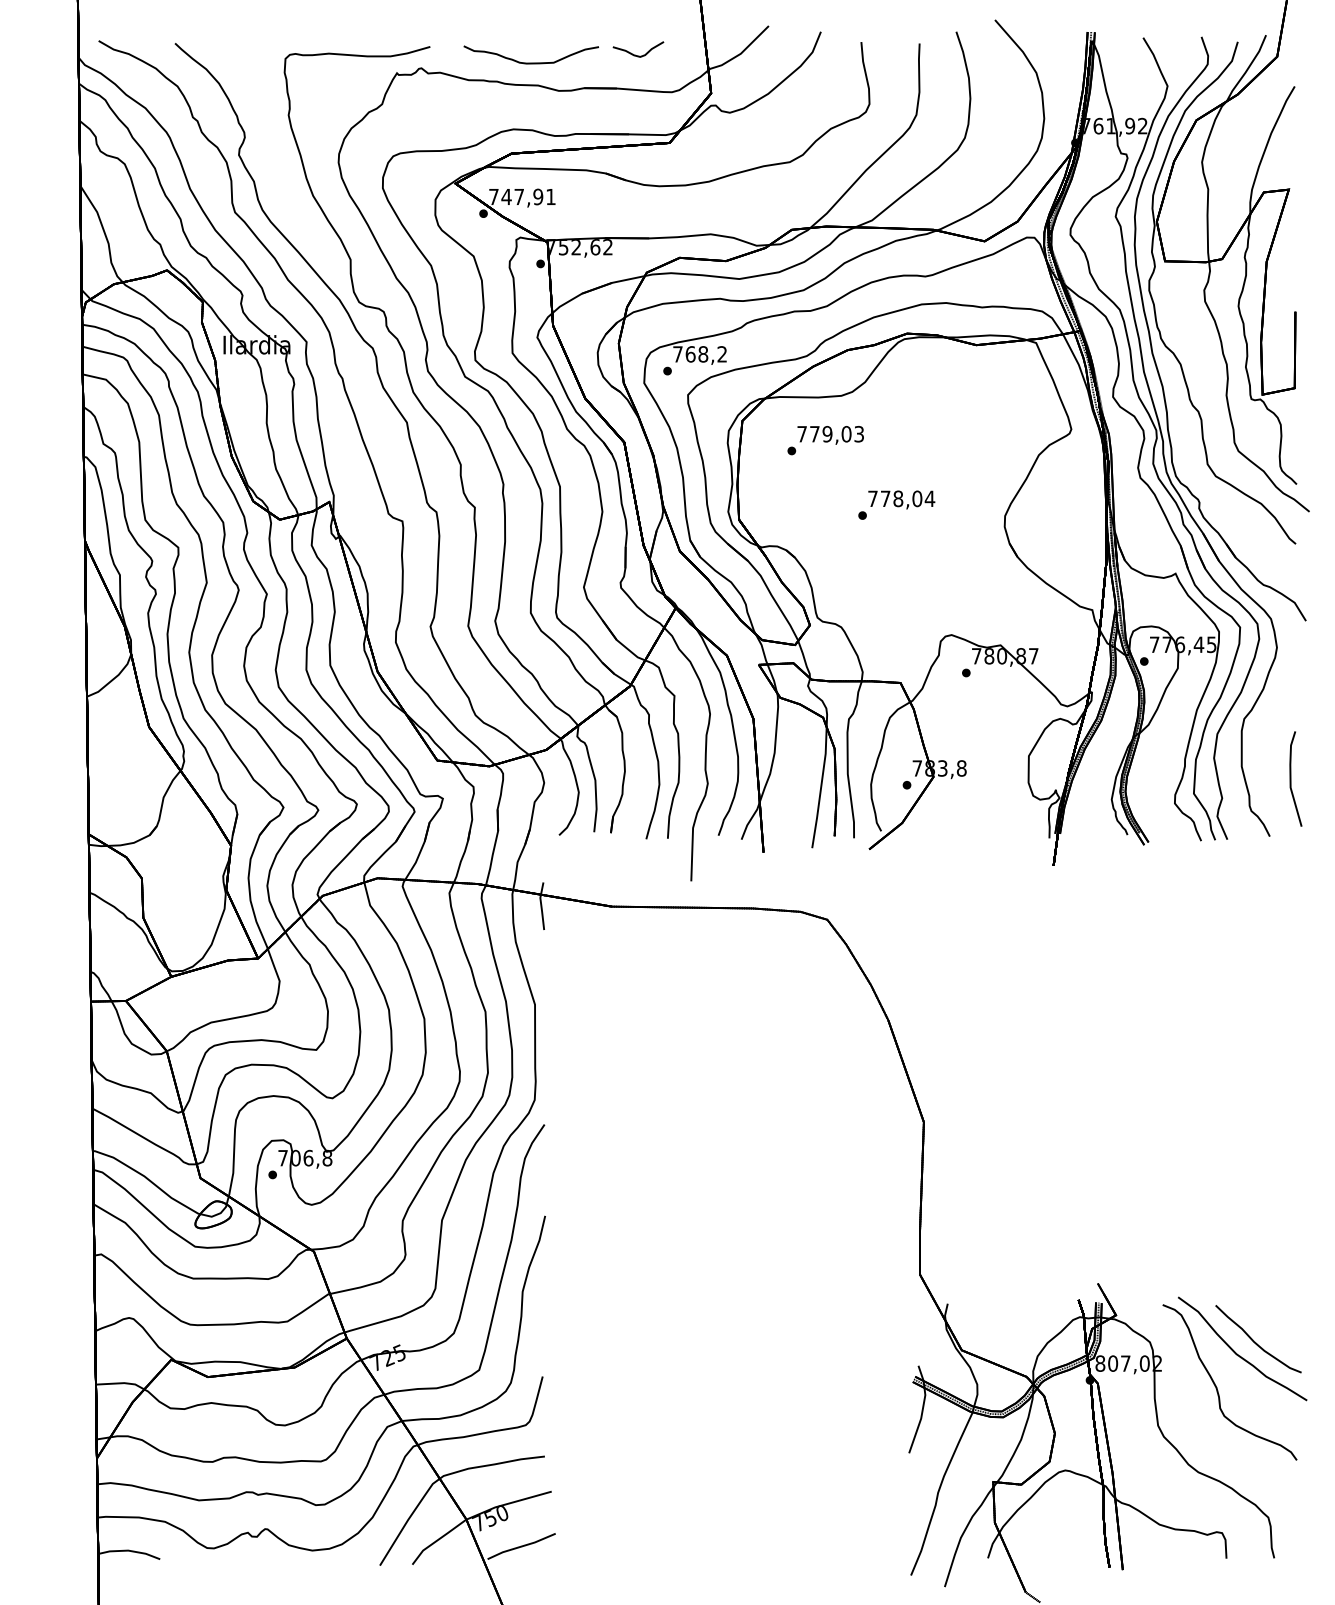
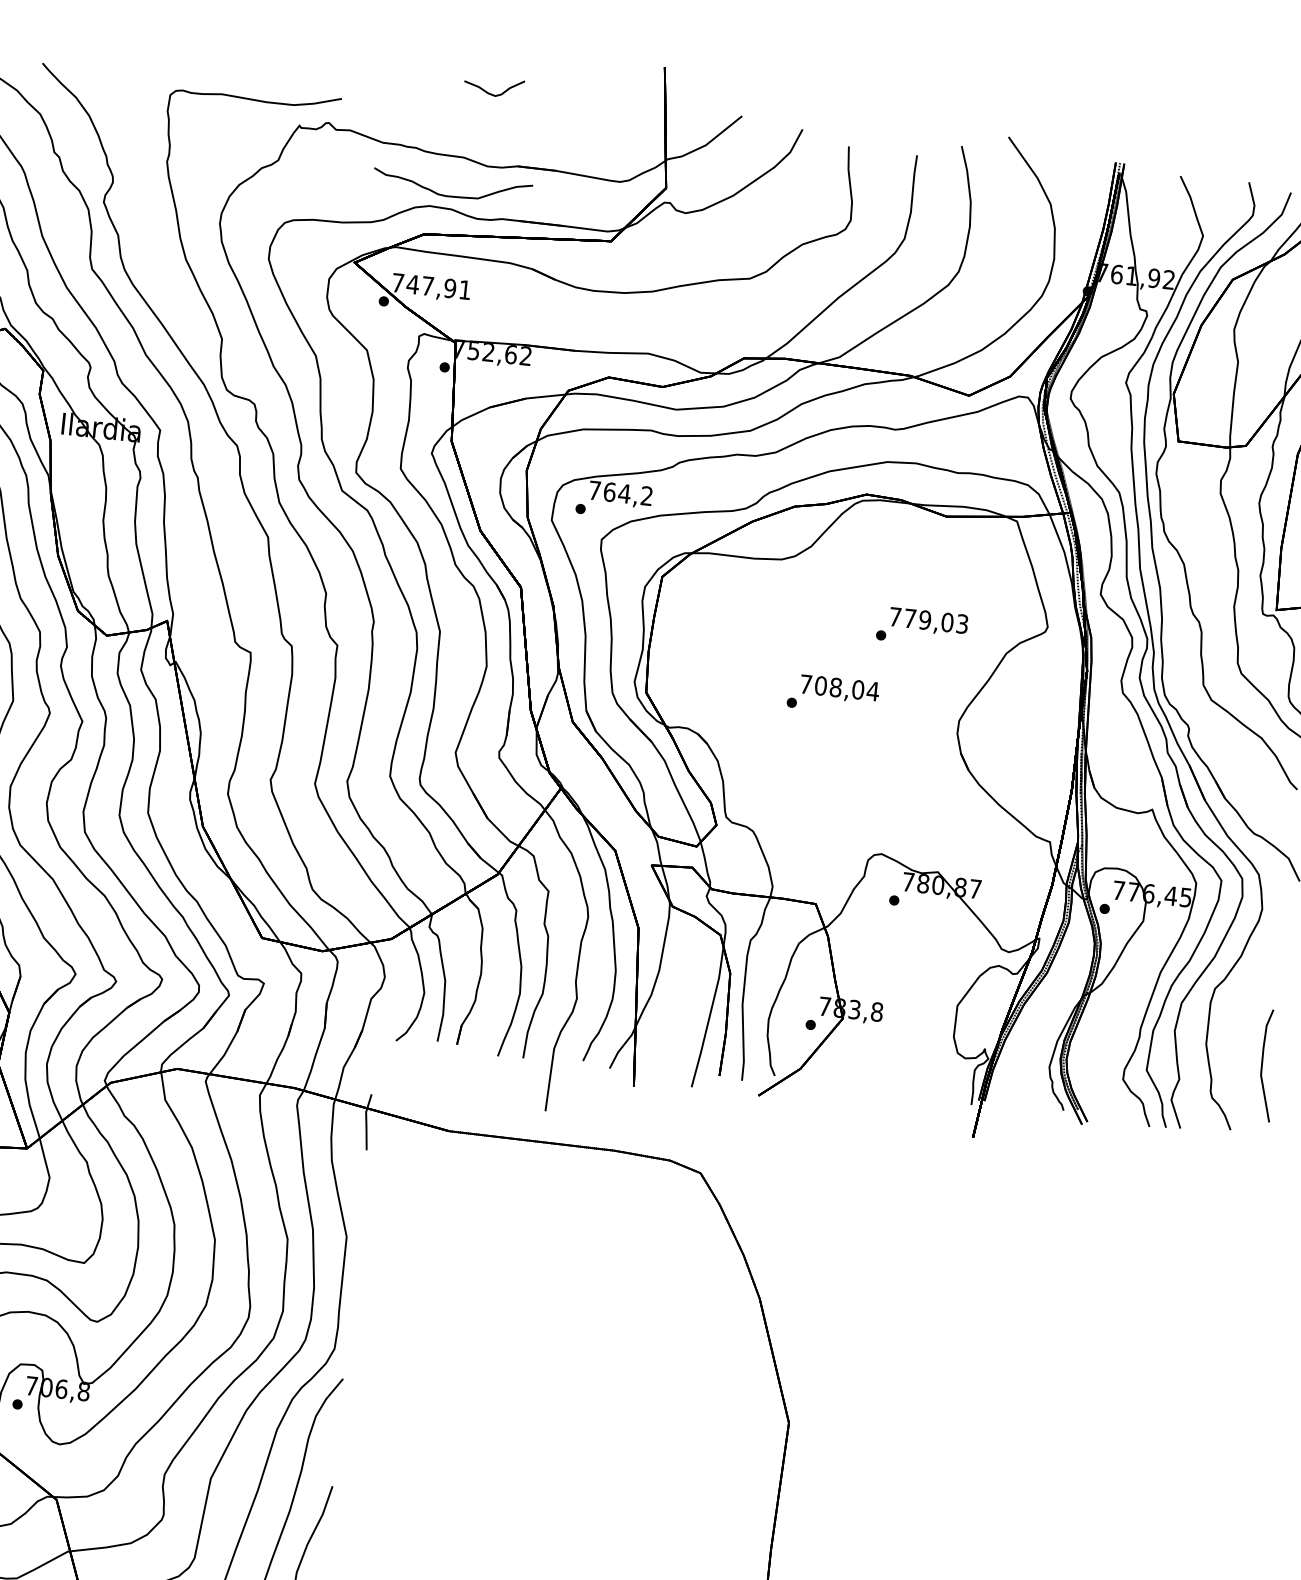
curve: (635, 54) -> (490, 92), moved
curve: (530, 62) -> (450, 195), moved
text: (703, 354) -> (624, 493), 768,2 -> 764,2
text: (825, 440) -> (921, 627), moved
text: (885, 498) -> (820, 685), 778,04 -> 708,04

